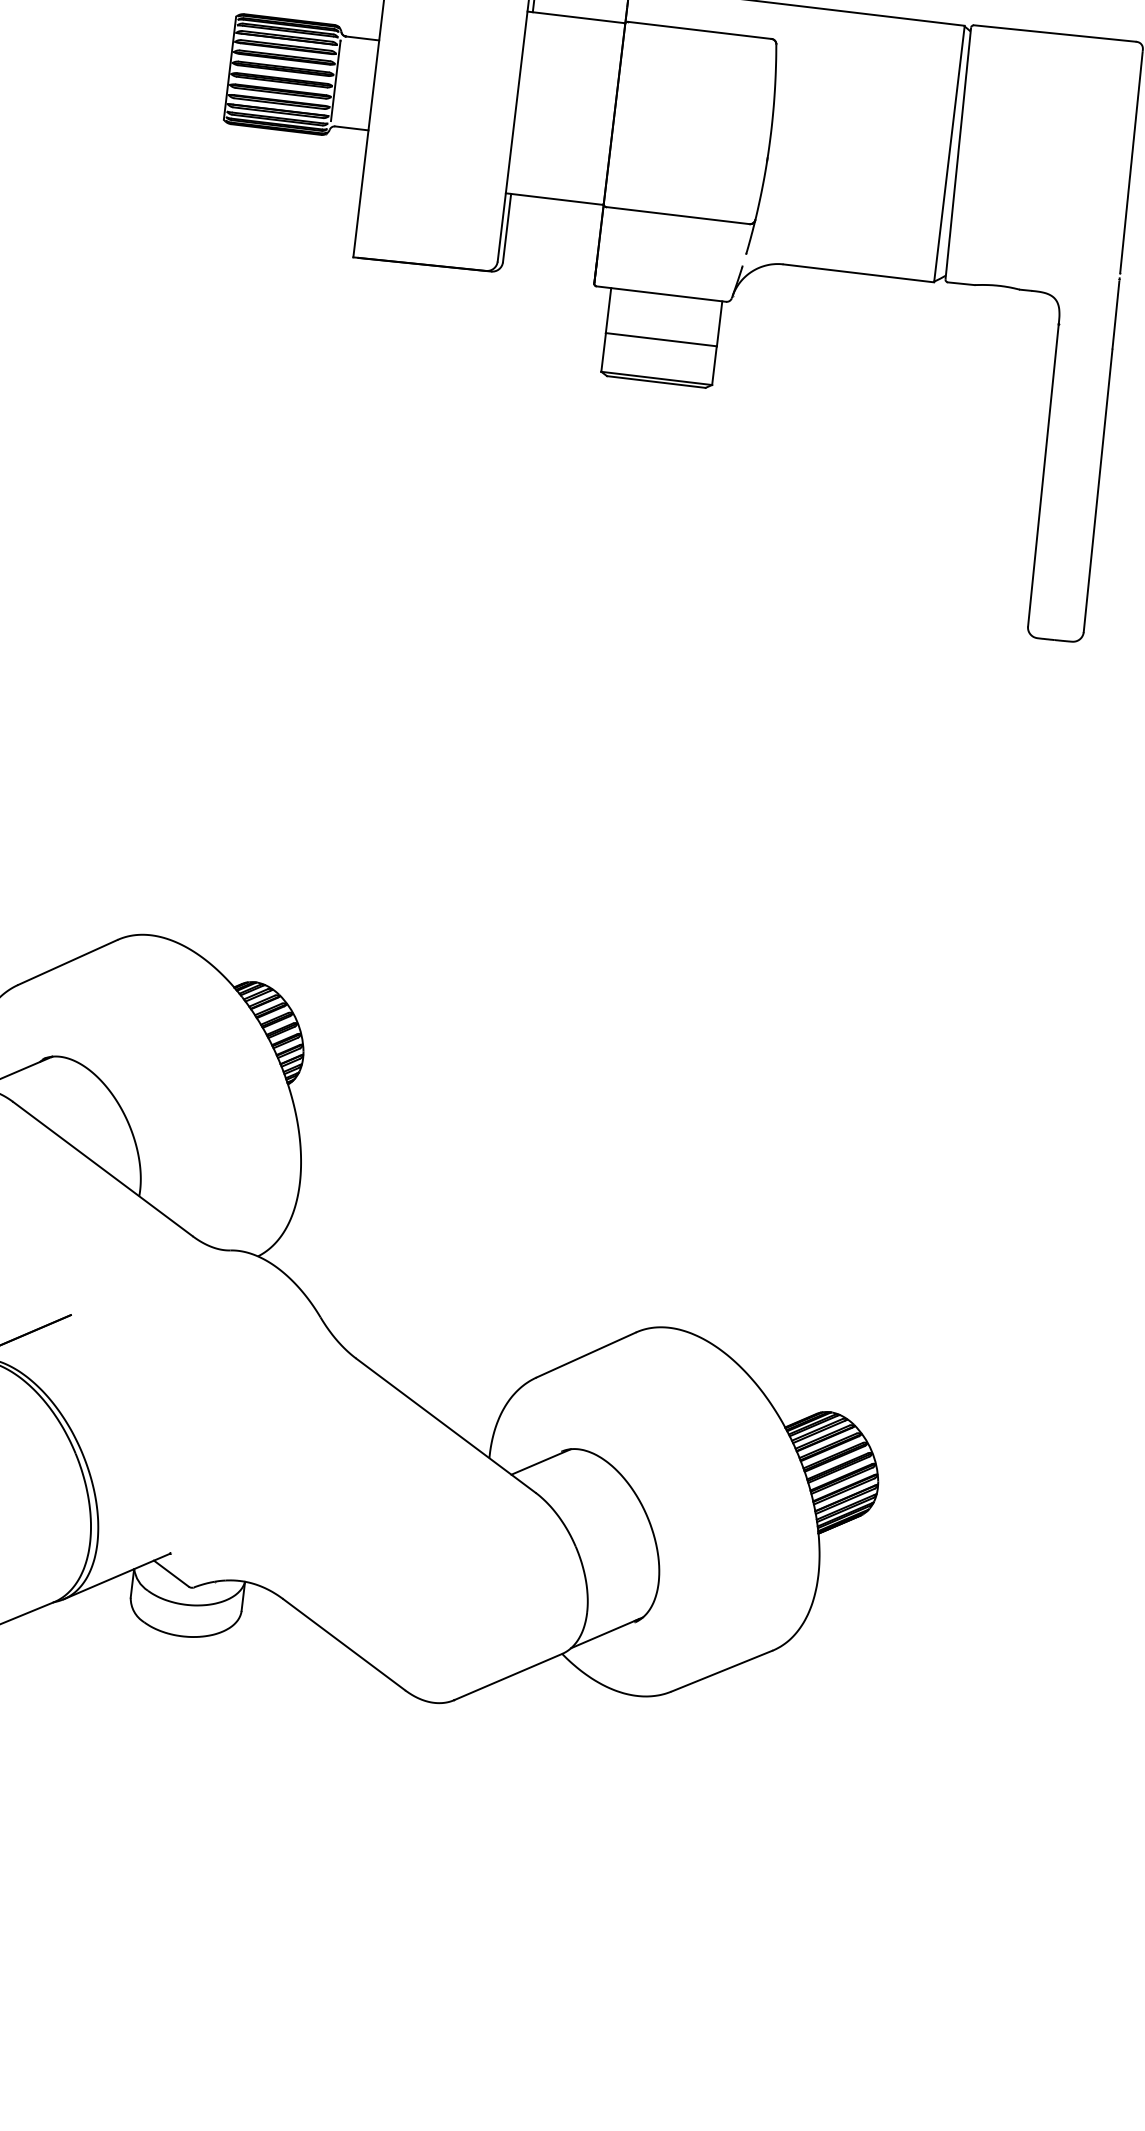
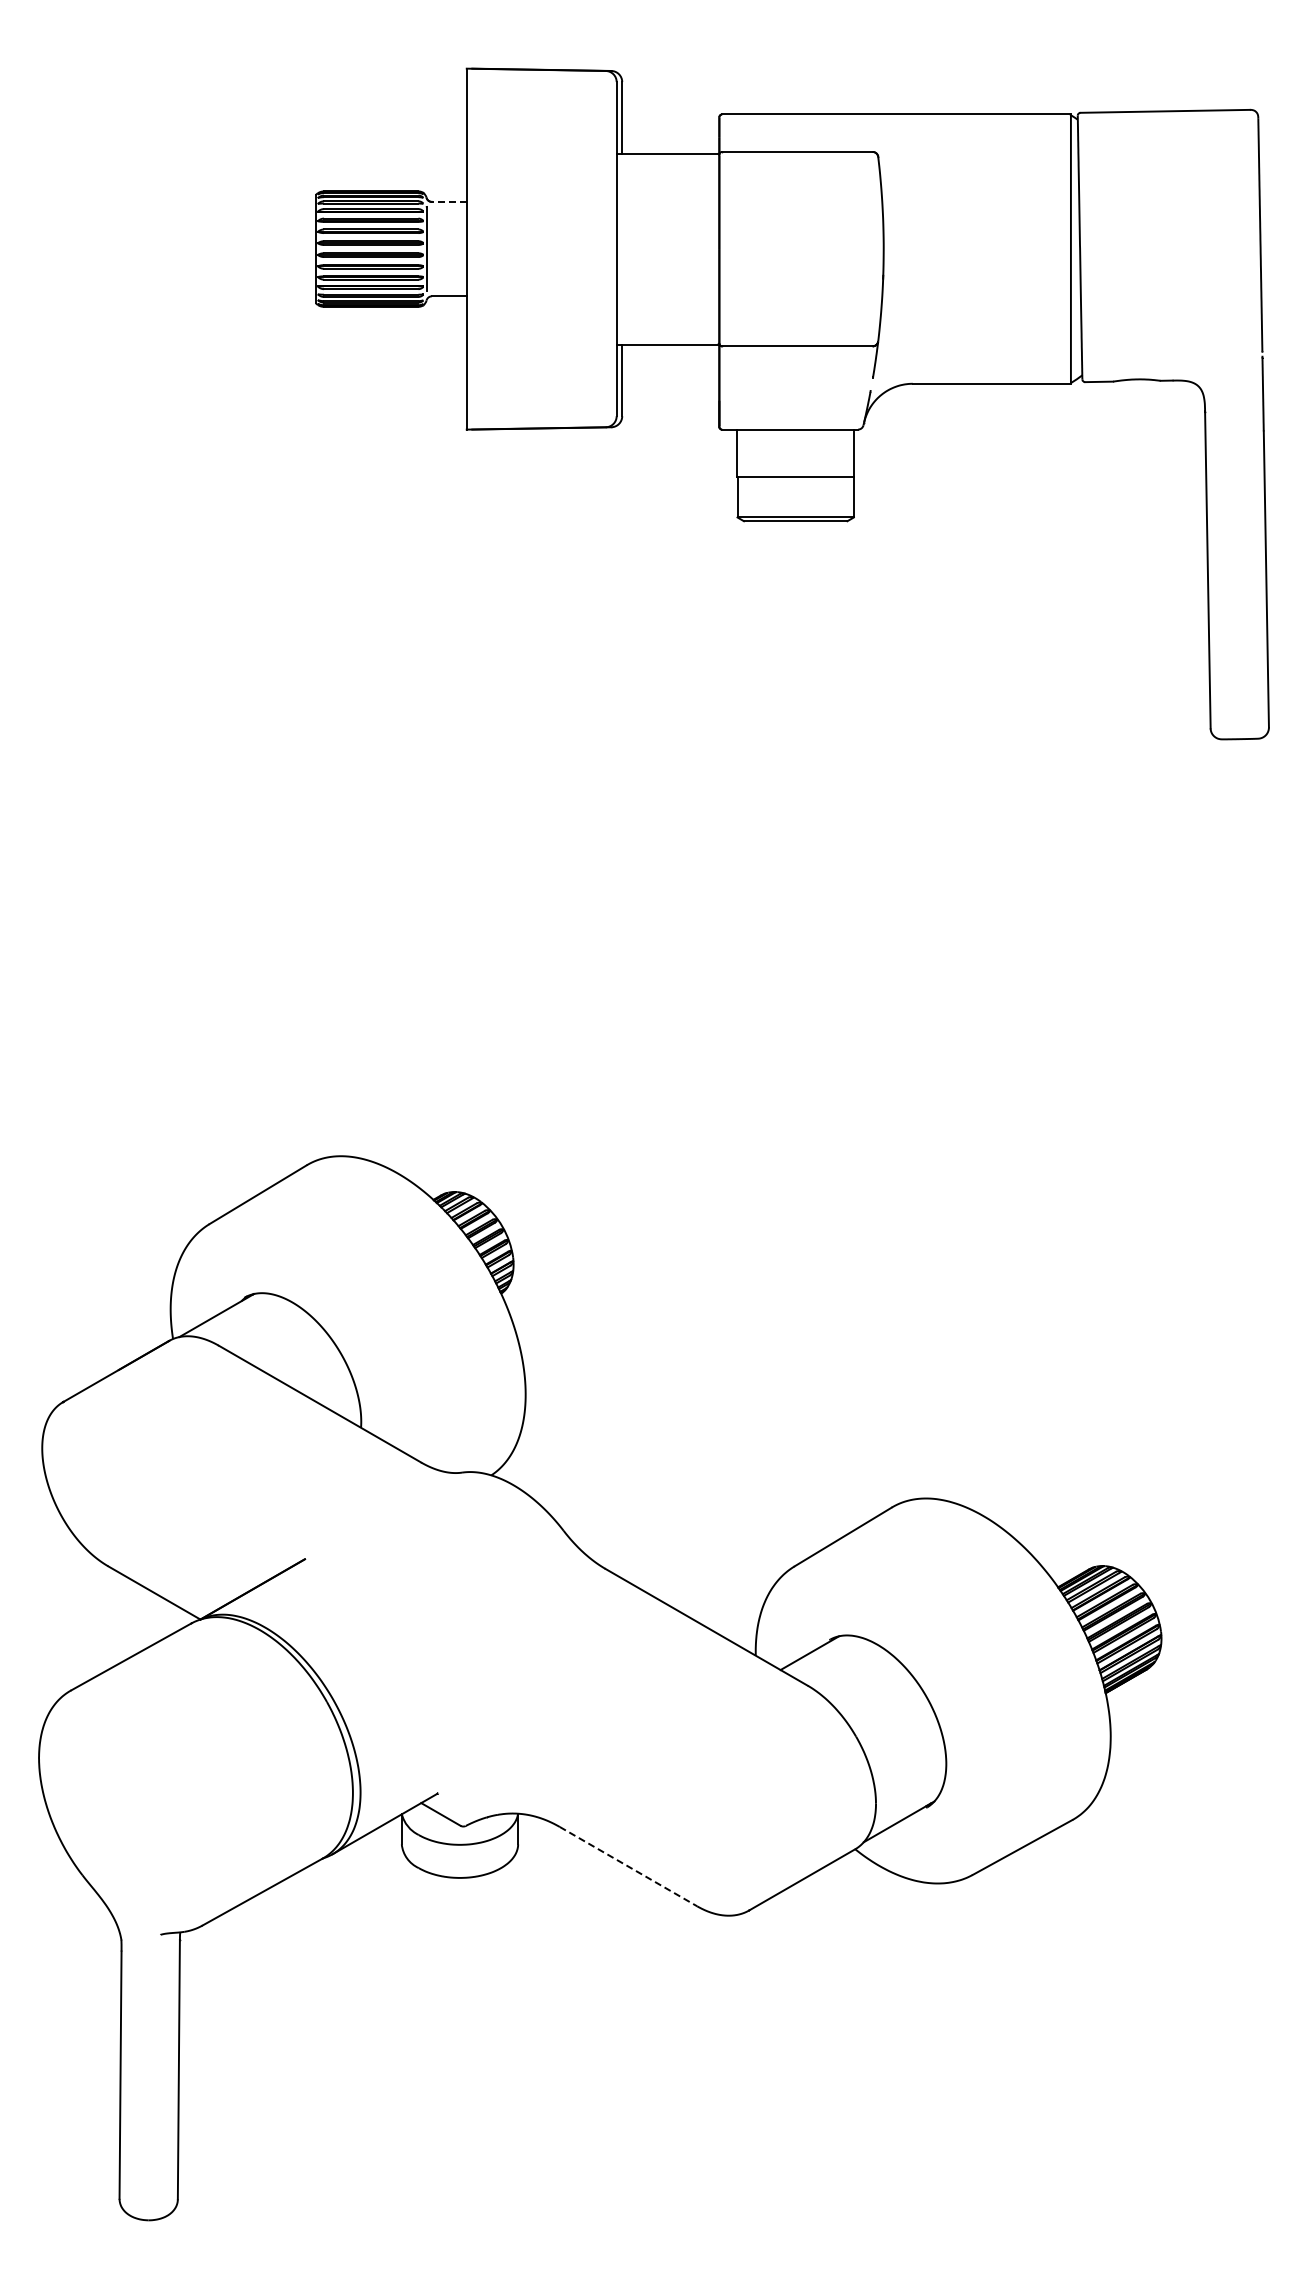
line: (362, 38) -> (449, 201), solid -> dashed
line: (344, 1644) -> (628, 1866), solid -> dashed

